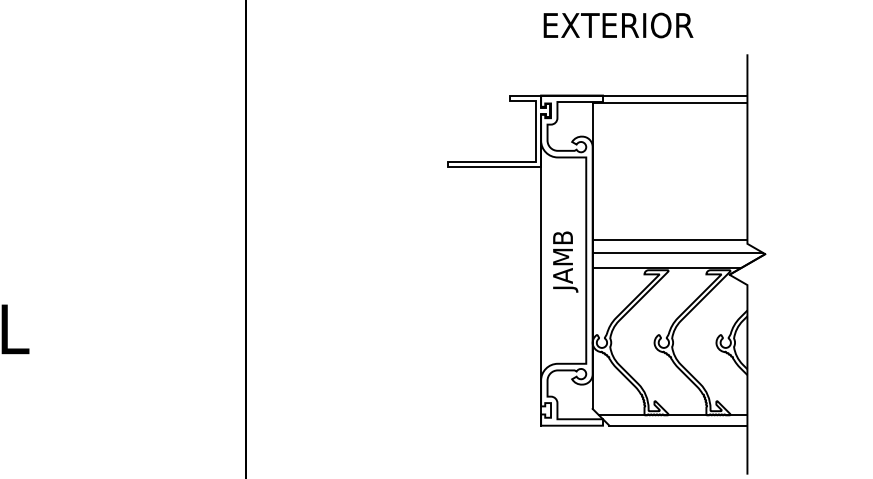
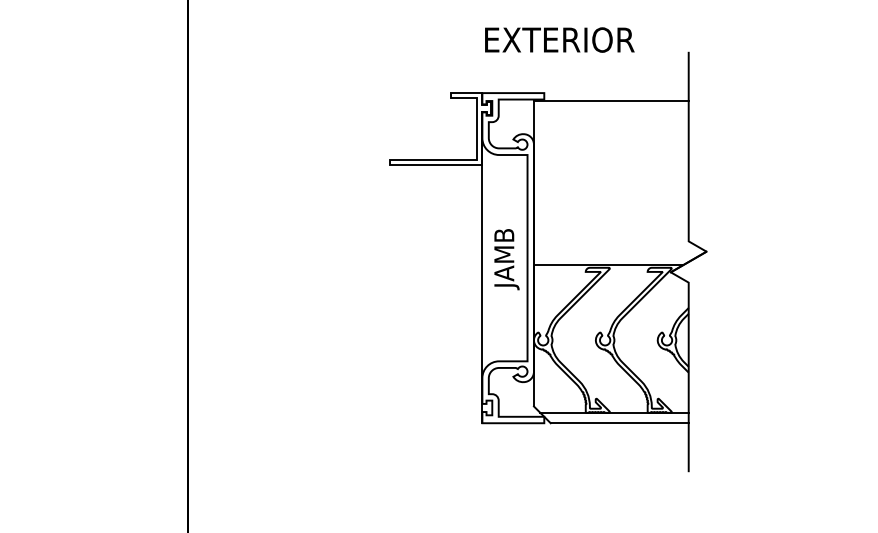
text: (618, 24) -> (559, 39), moved
line: (644, 95) -> (585, 93), removed
line: (669, 239) -> (610, 237), removed
line: (677, 252) -> (618, 250), removed

